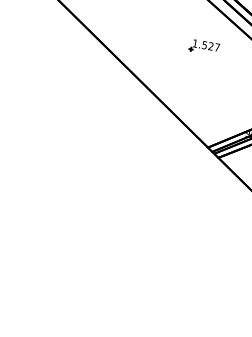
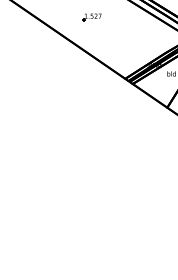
part: (203, 47) -> (91, 17), moved

